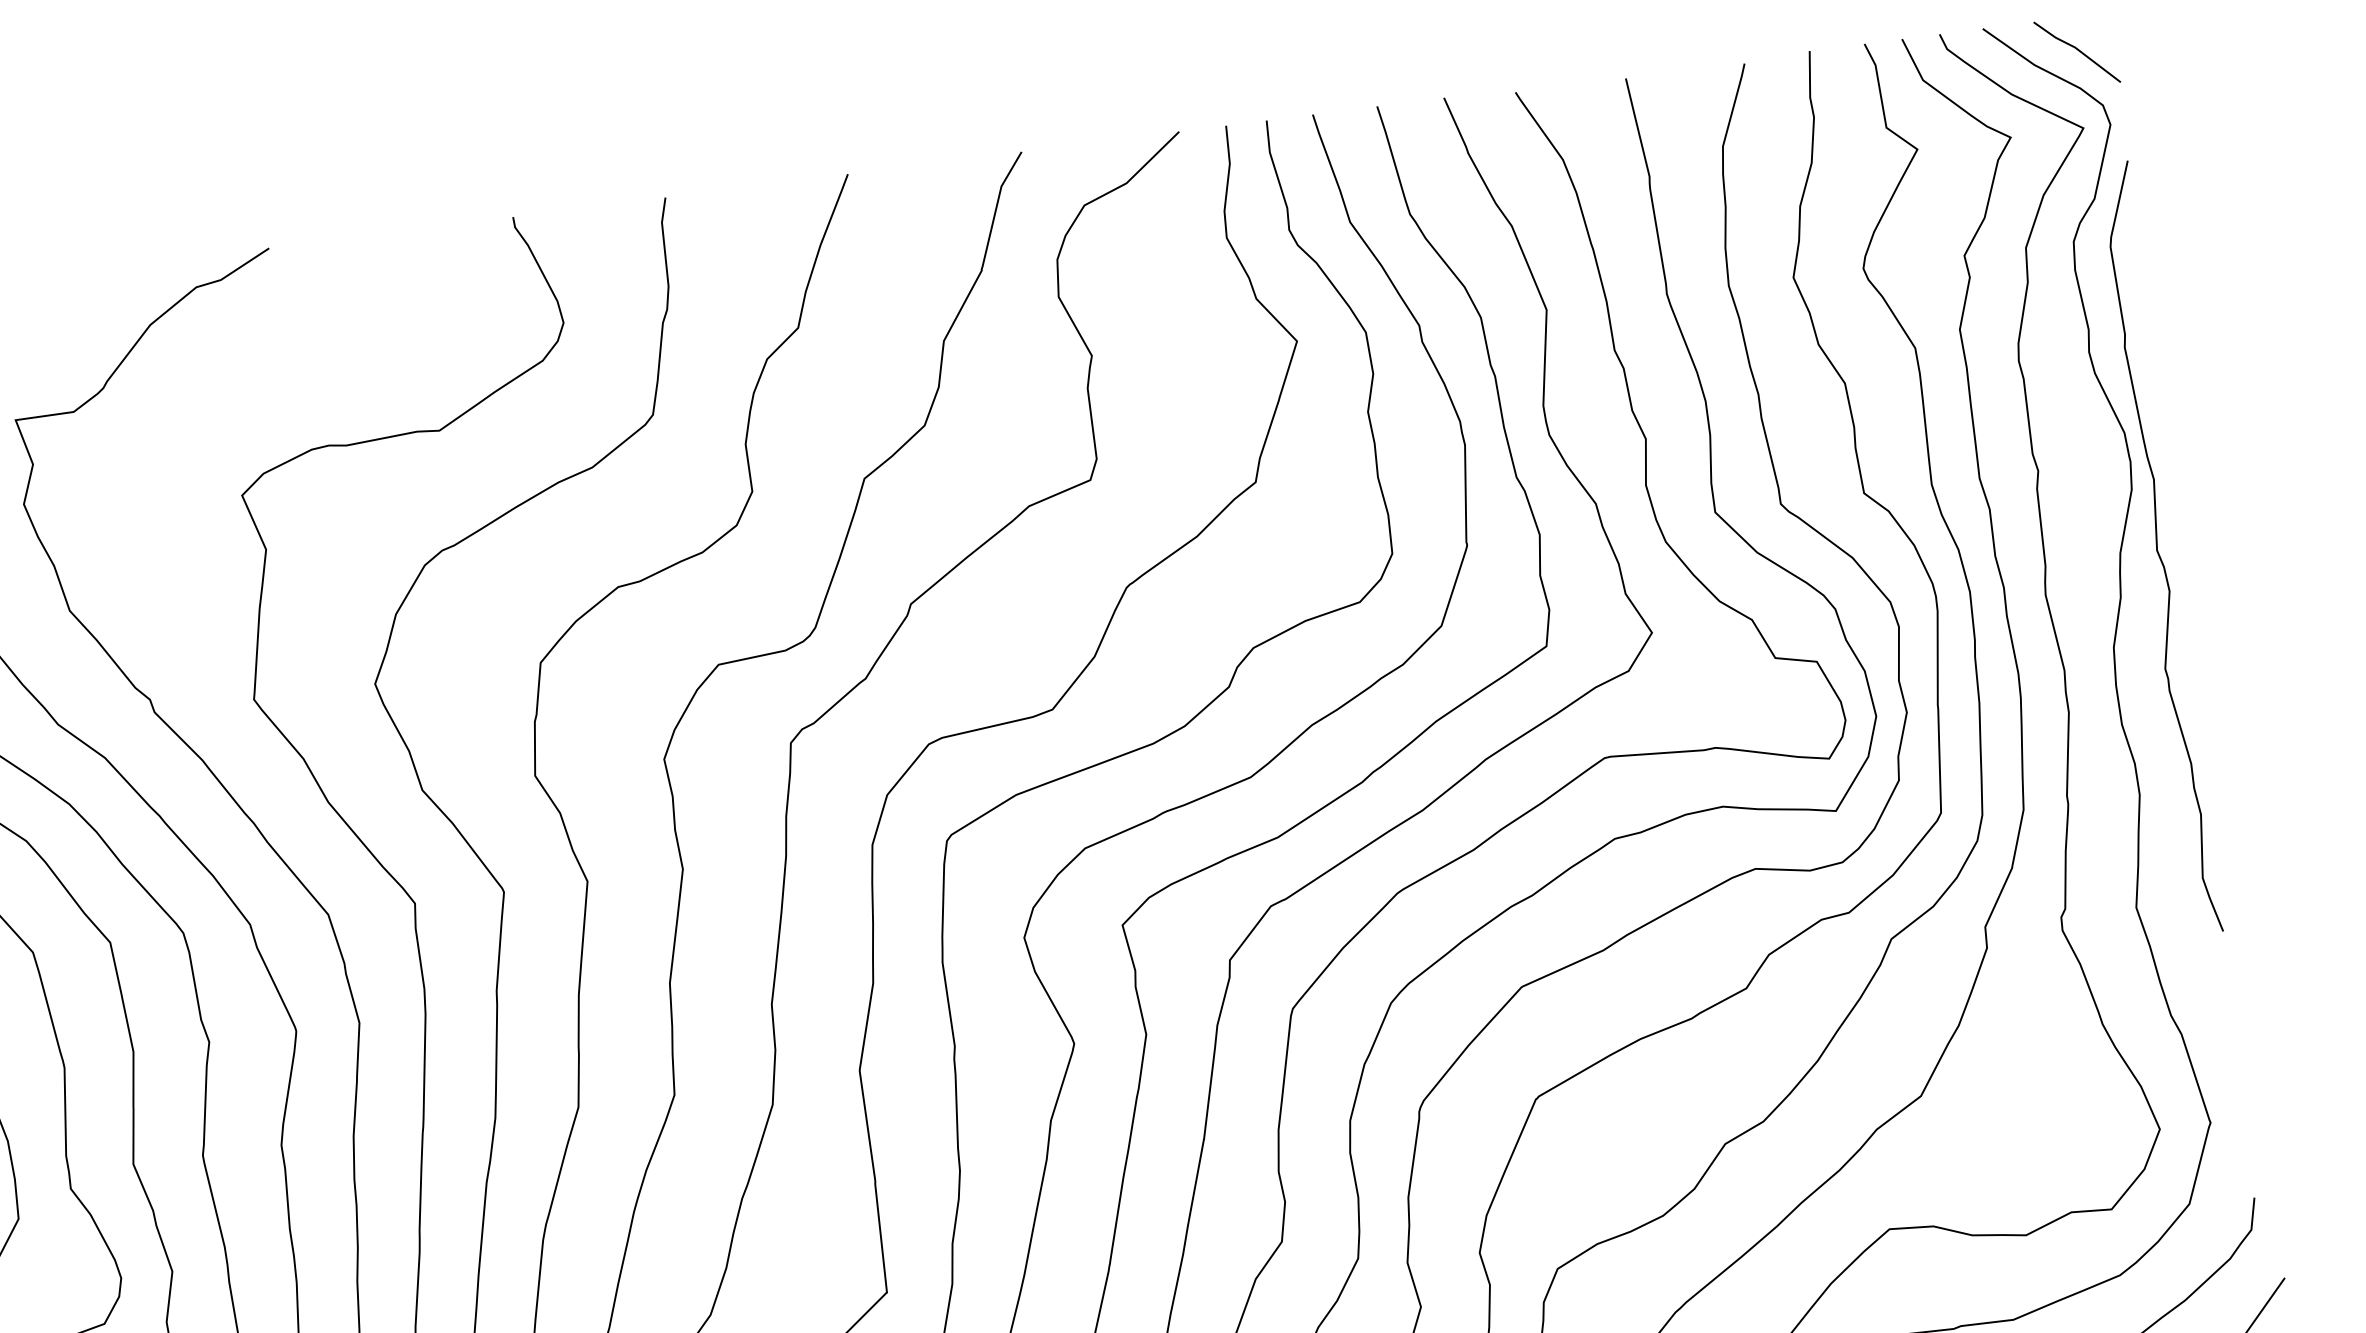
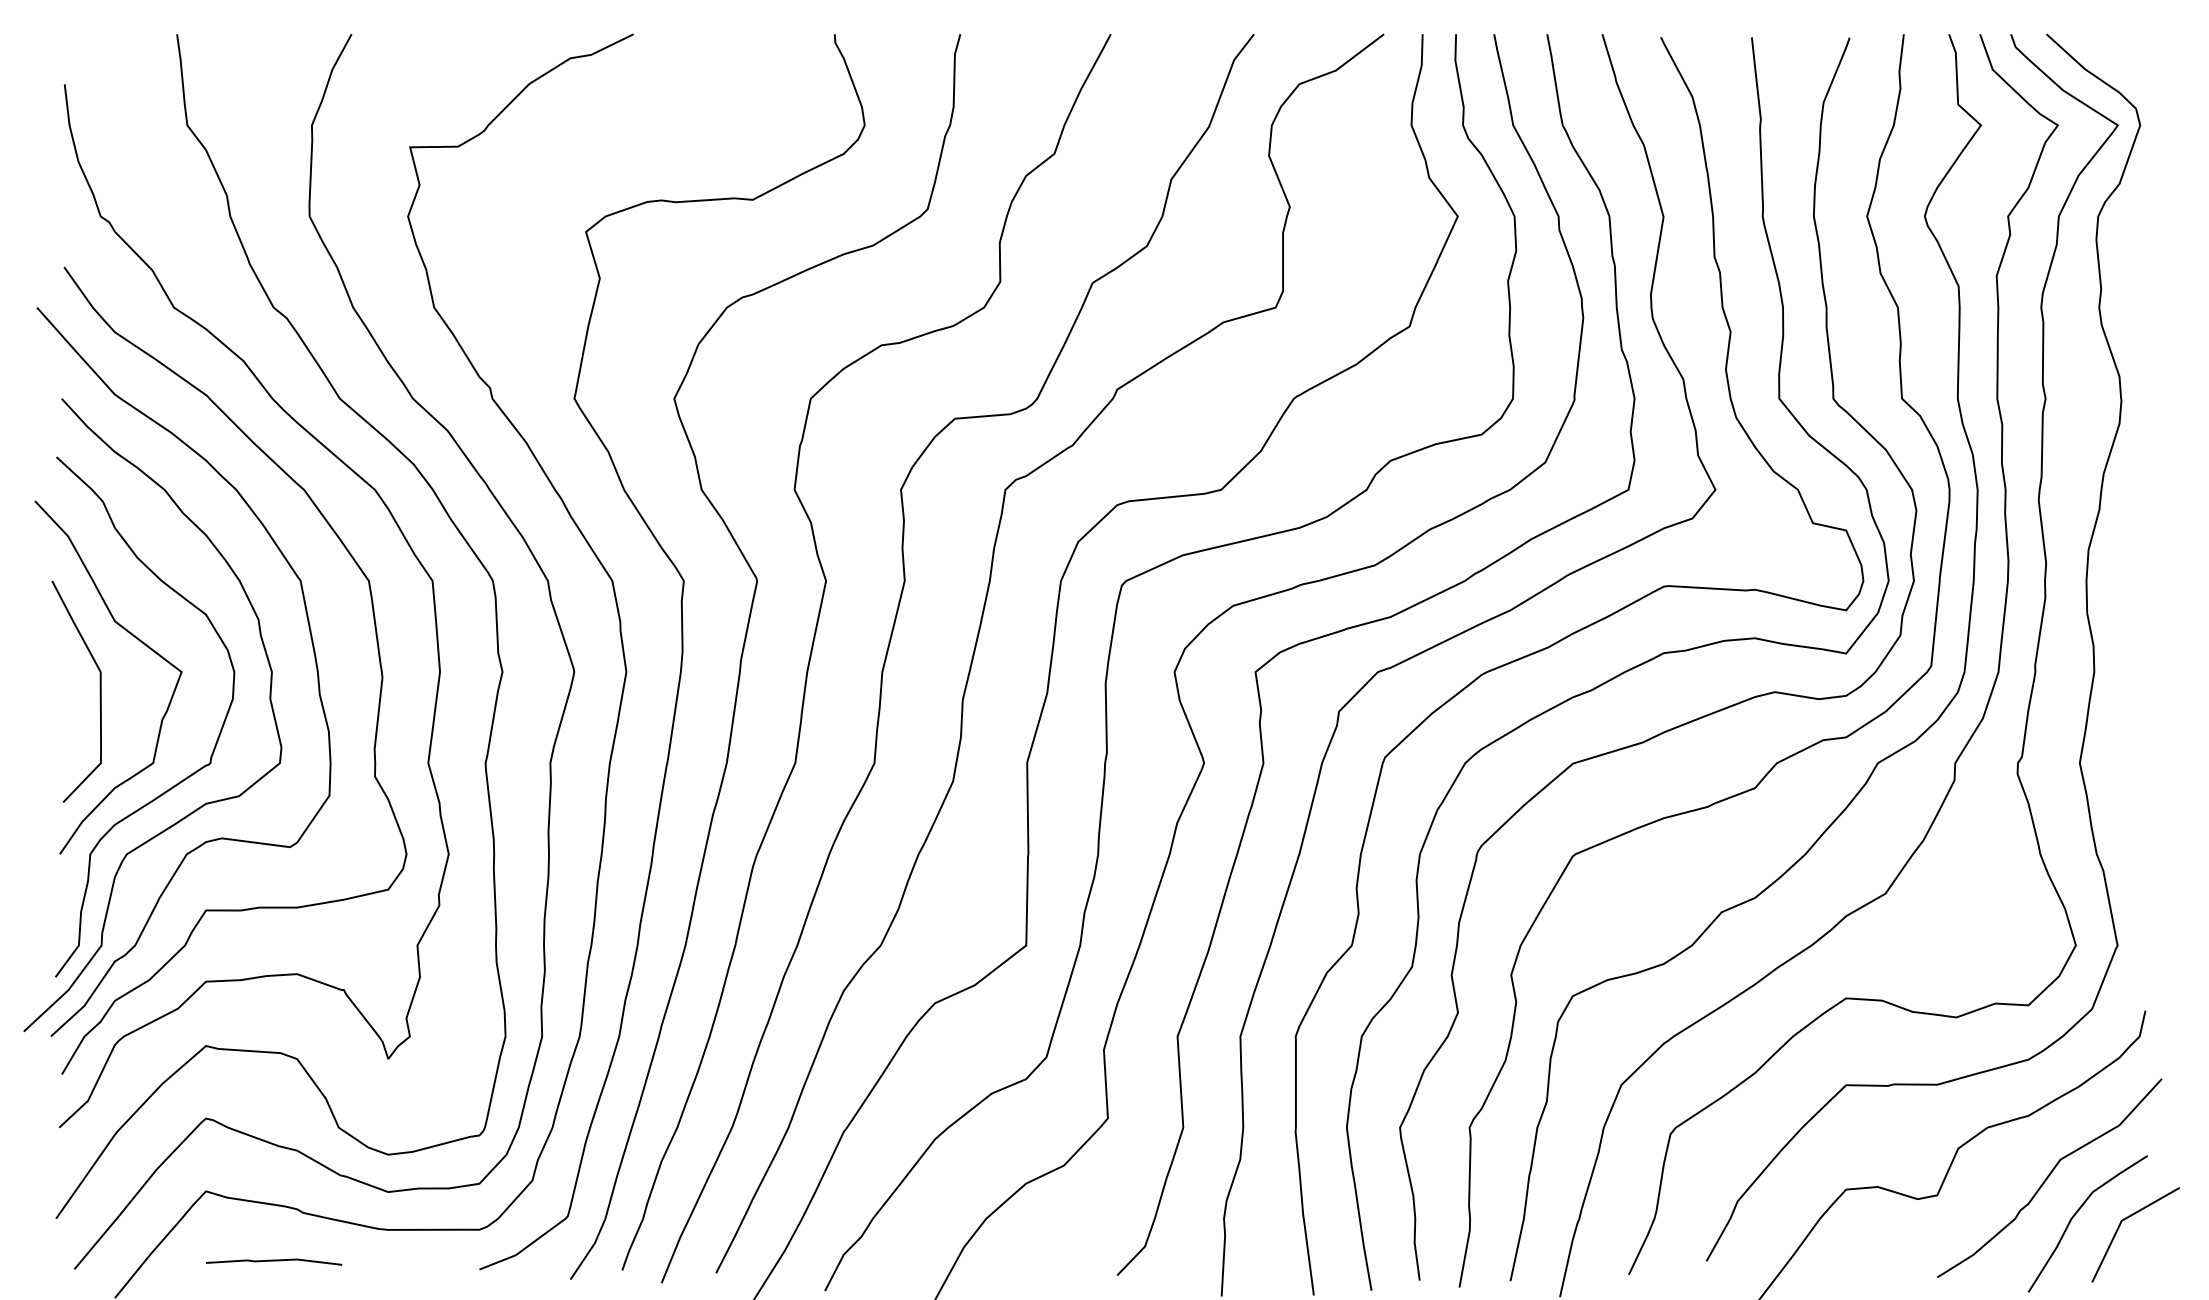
line: (2076, 50) -> (2120, 61), removed
curve: (2157, 547) -> (2134, 473), removed

